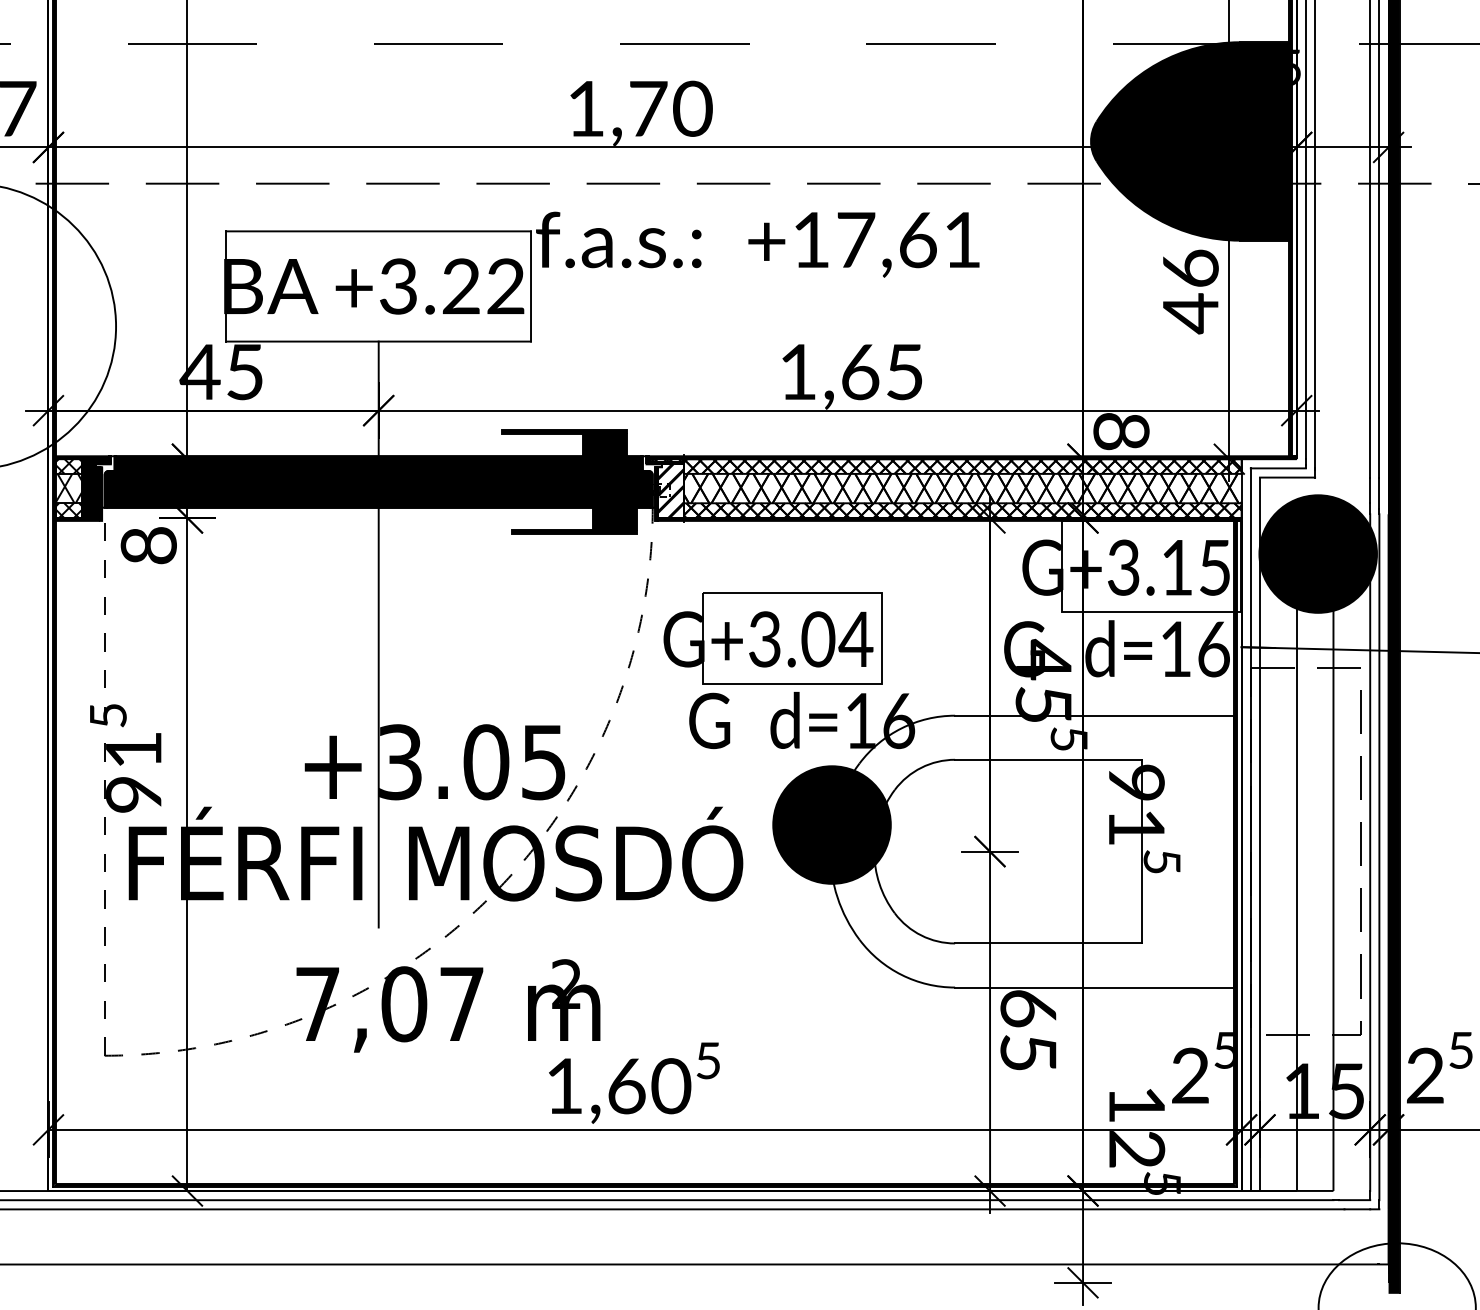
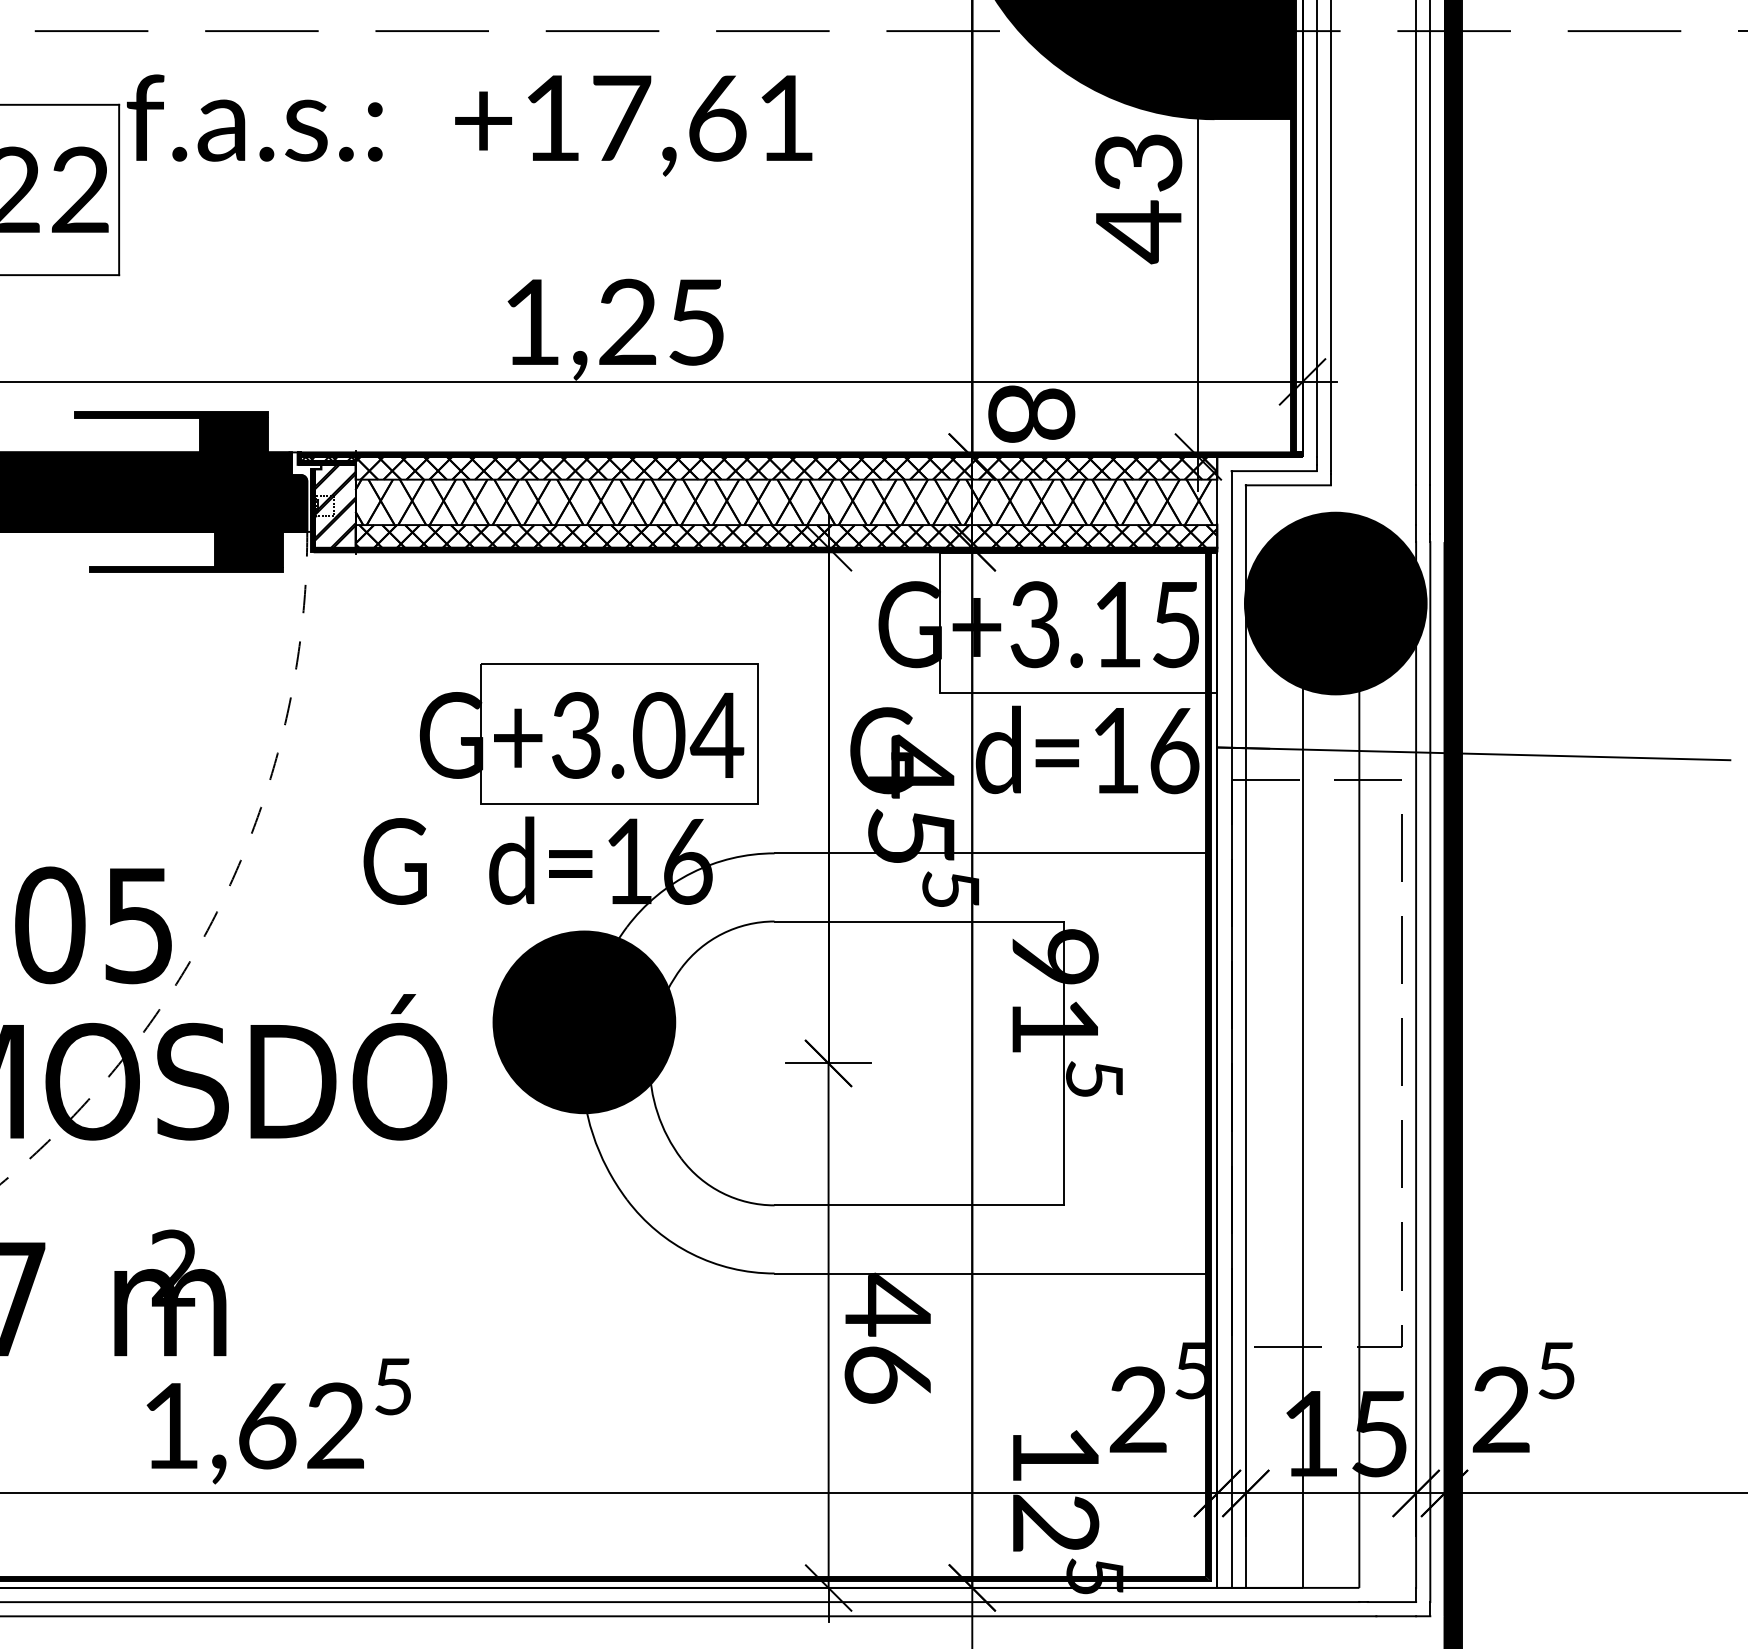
text: (1190, 268) -> (1138, 162), 46 -> 43
text: (860, 372) -> (628, 322), 1,65 -> 1,25
part: (772, 638) -> (588, 734), moved
text: (1028, 1030) -> (888, 1339), 65 -> 46
text: (671, 1086) -> (336, 1426), 1,60 -> 1,62

